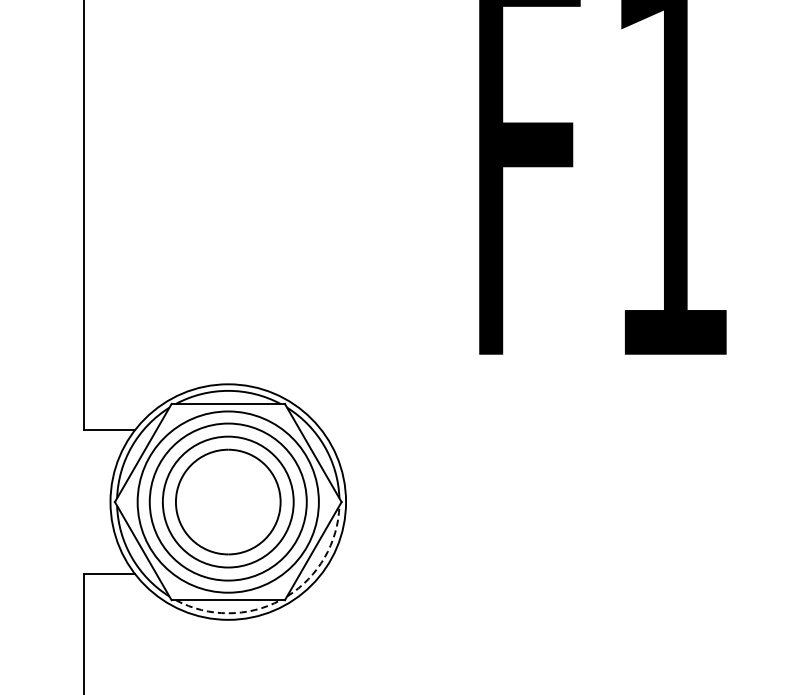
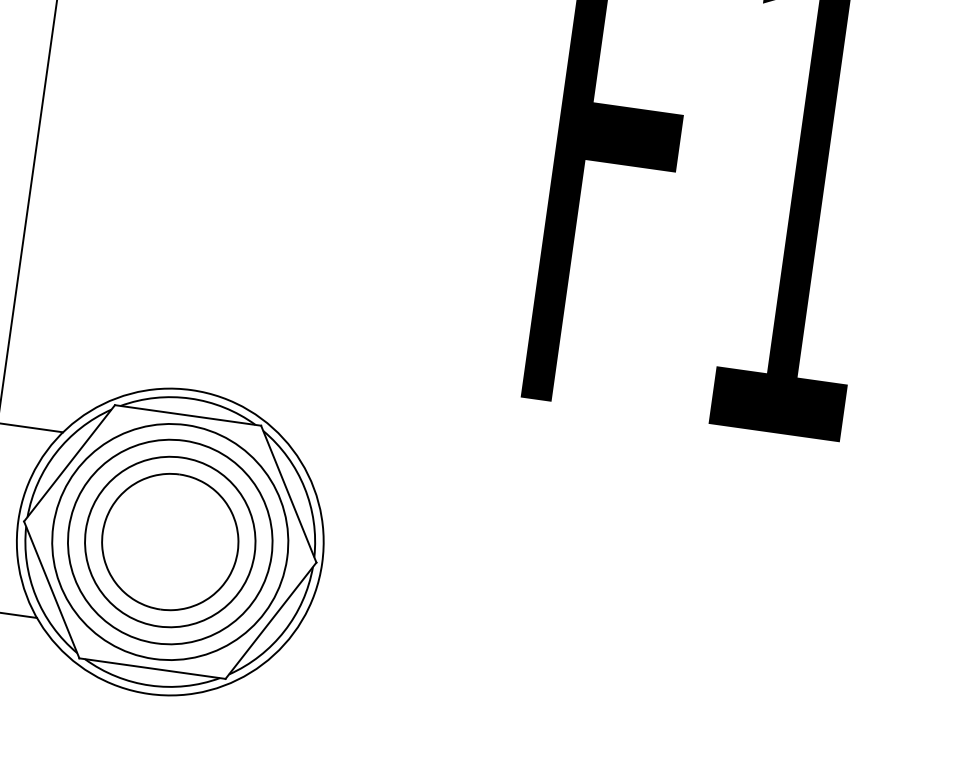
arc: (324, 557) -> (284, 630), dashed -> solid
arc: (228, 613) -> (150, 685), dashed -> solid

